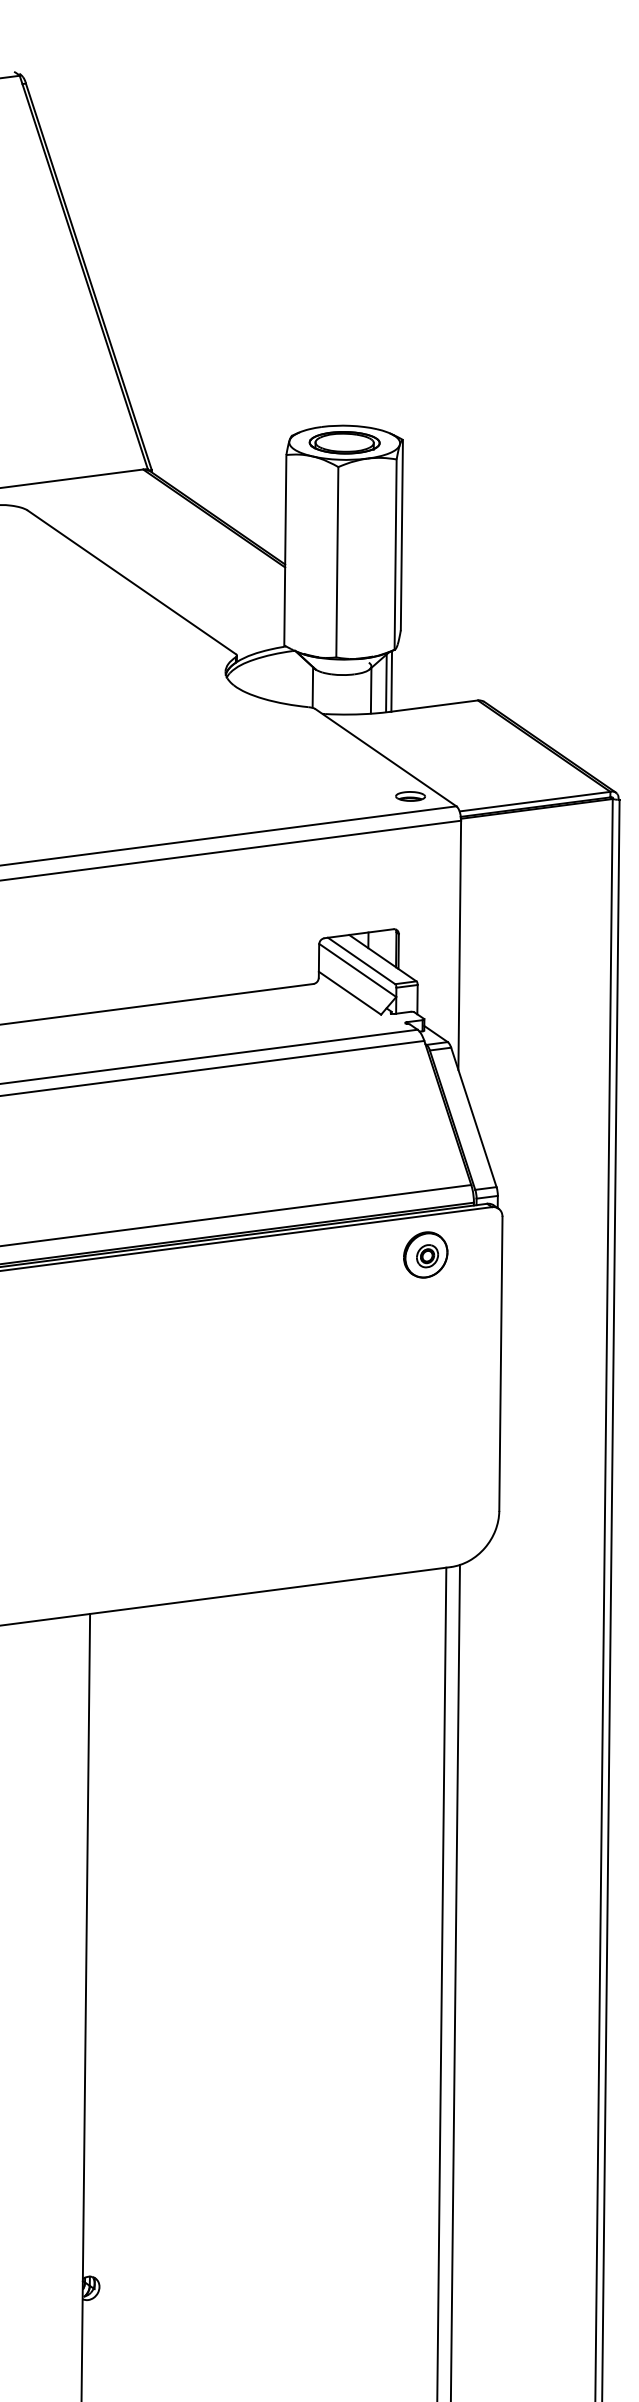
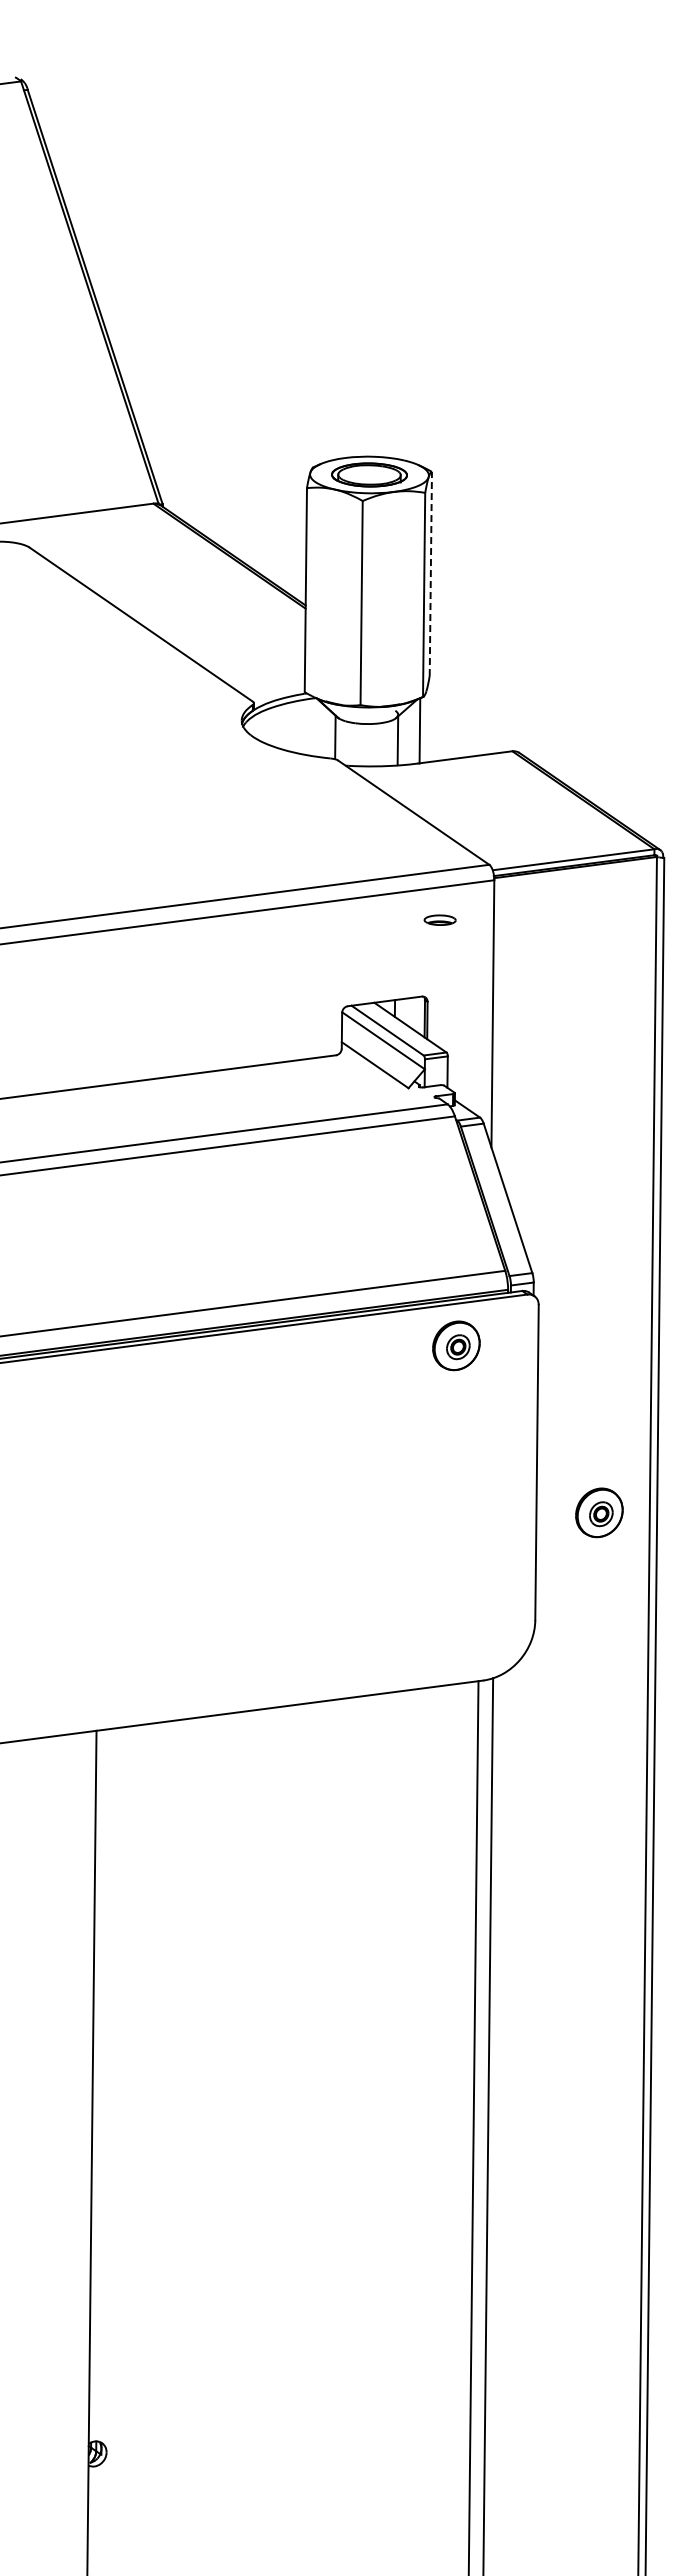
line: (401, 534) -> (430, 573), solid -> dashed
line: (385, 682) -> (413, 732), removed
part: (409, 795) -> (439, 919), moved
part: (559, 1410) -> (599, 1512), added

